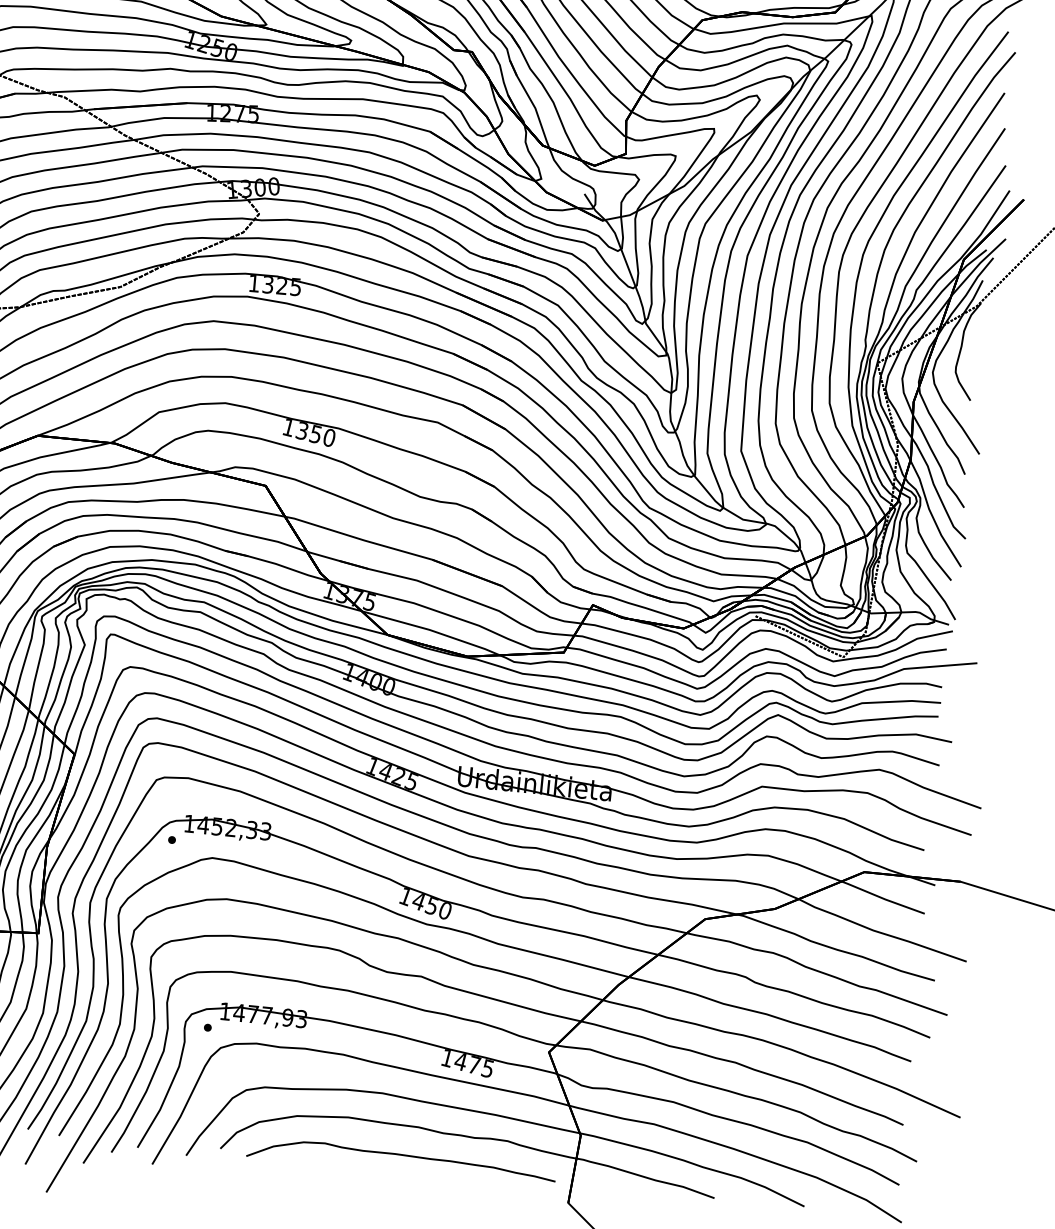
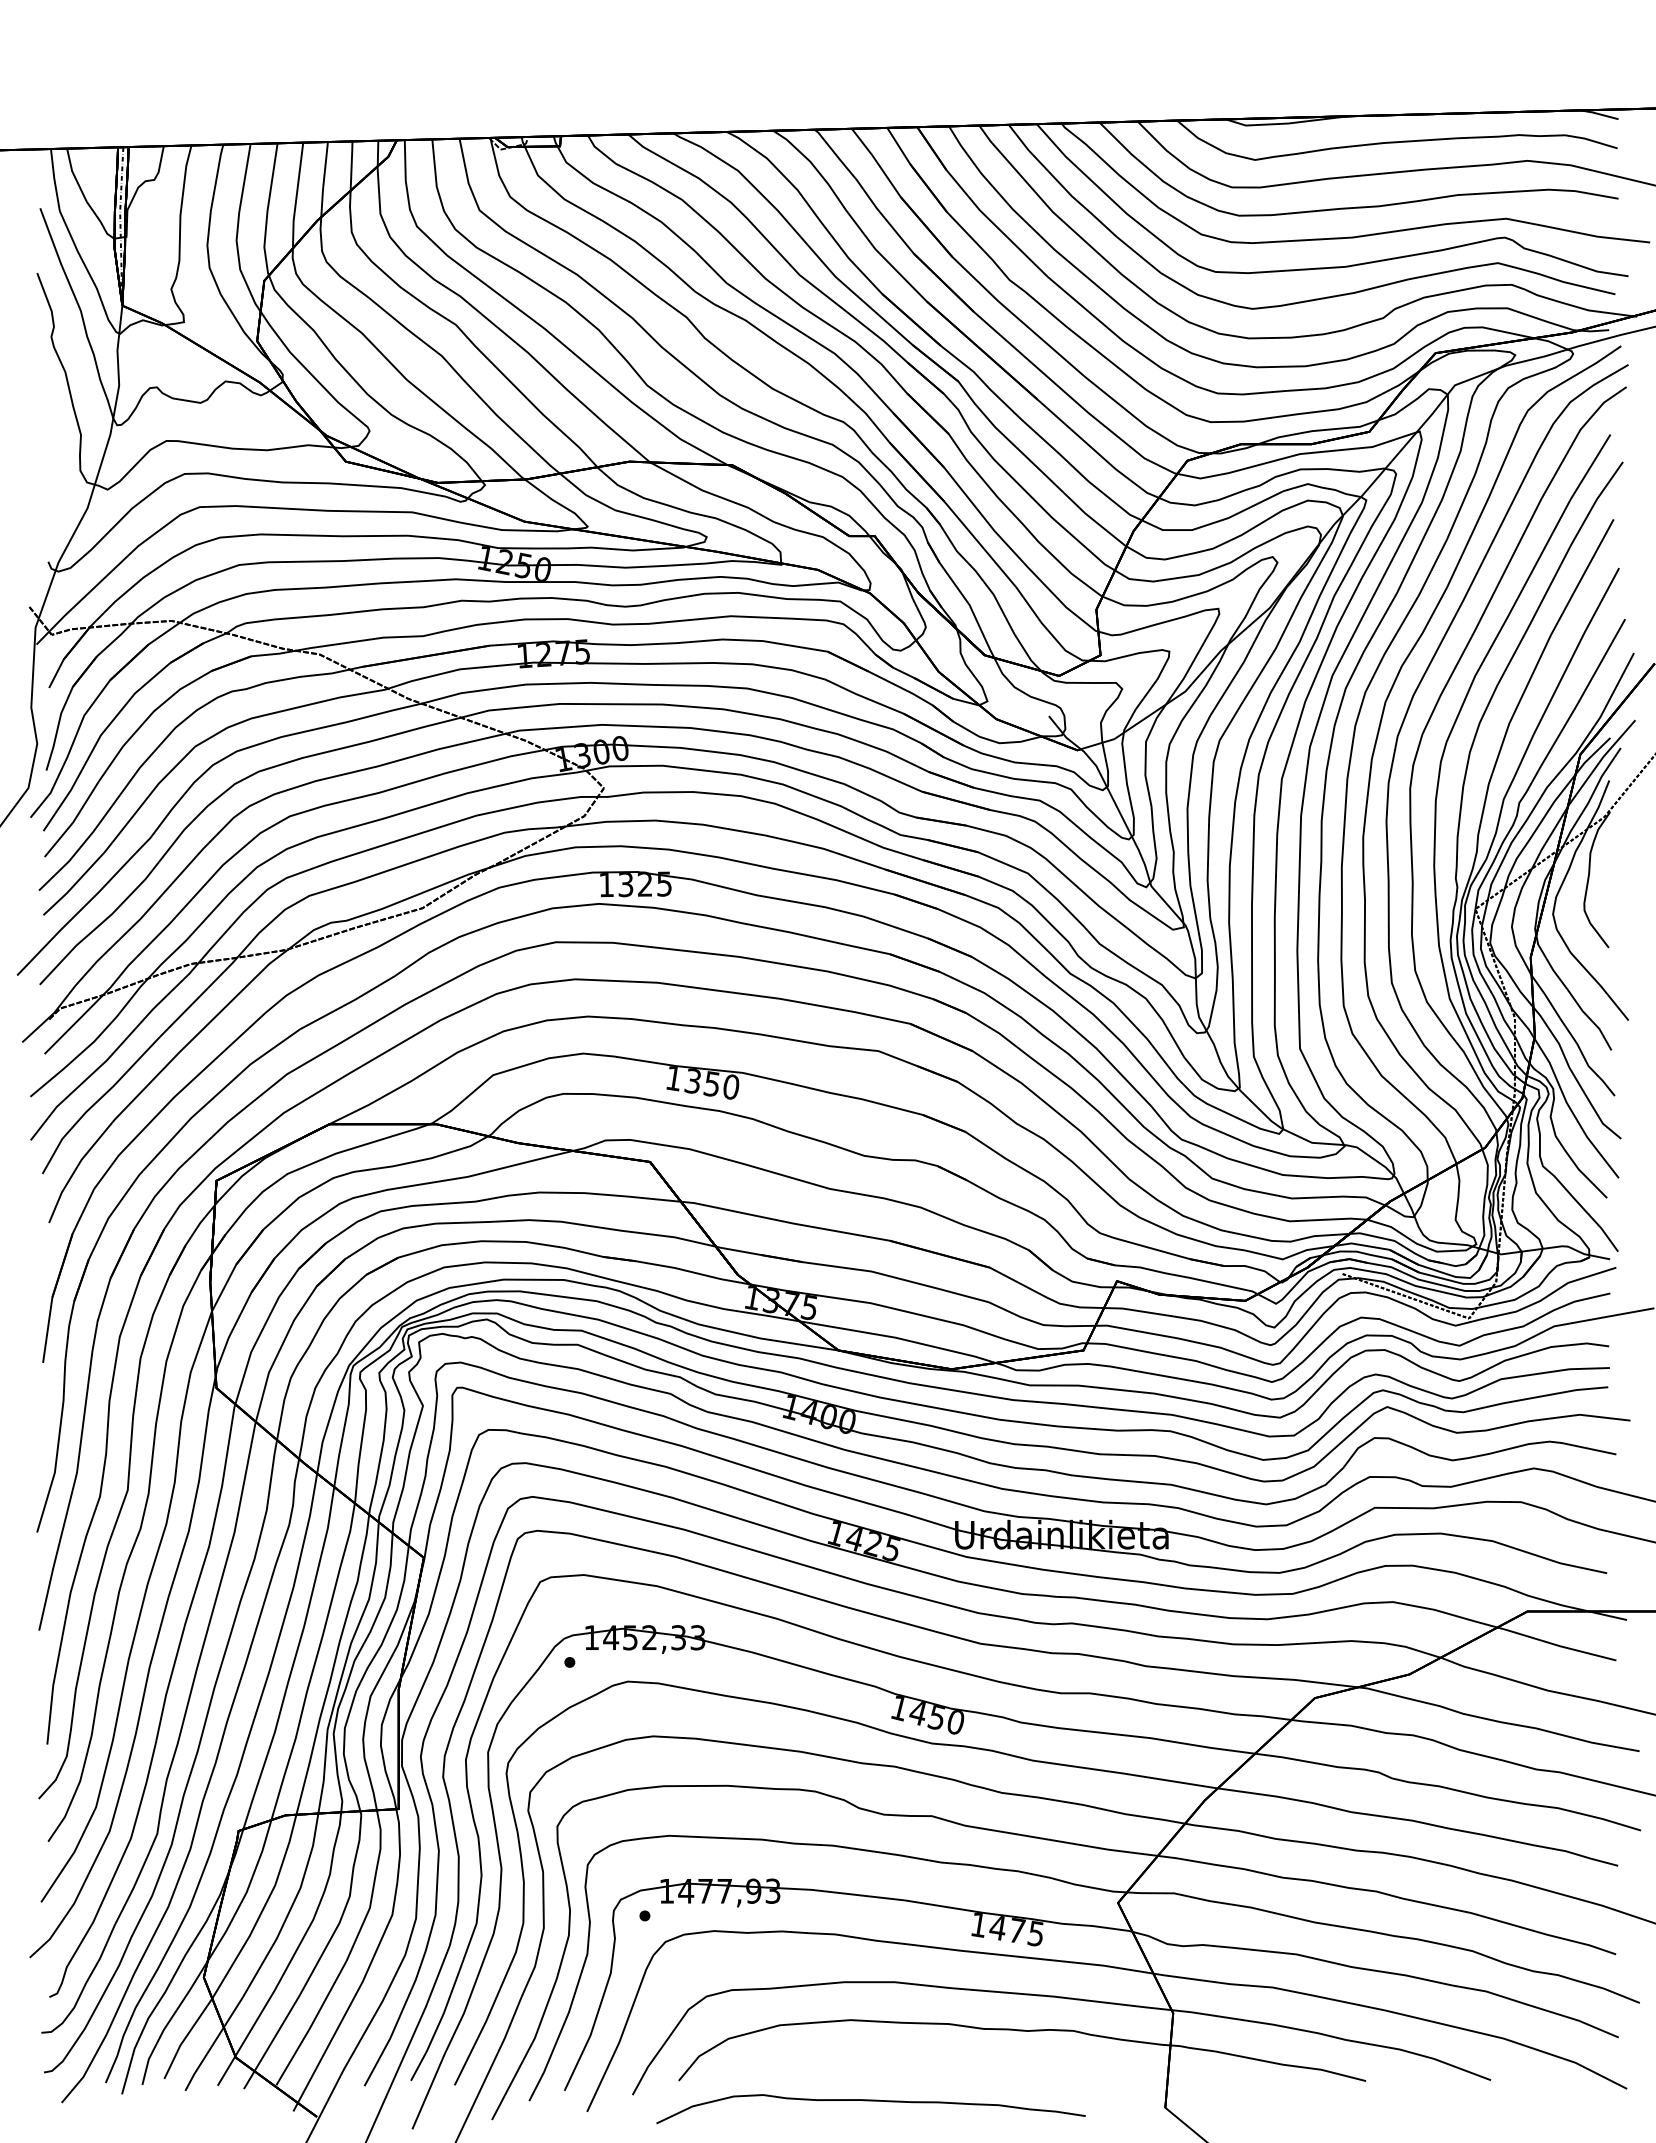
curve: (401, 1155) -> (870, 2101), moved

